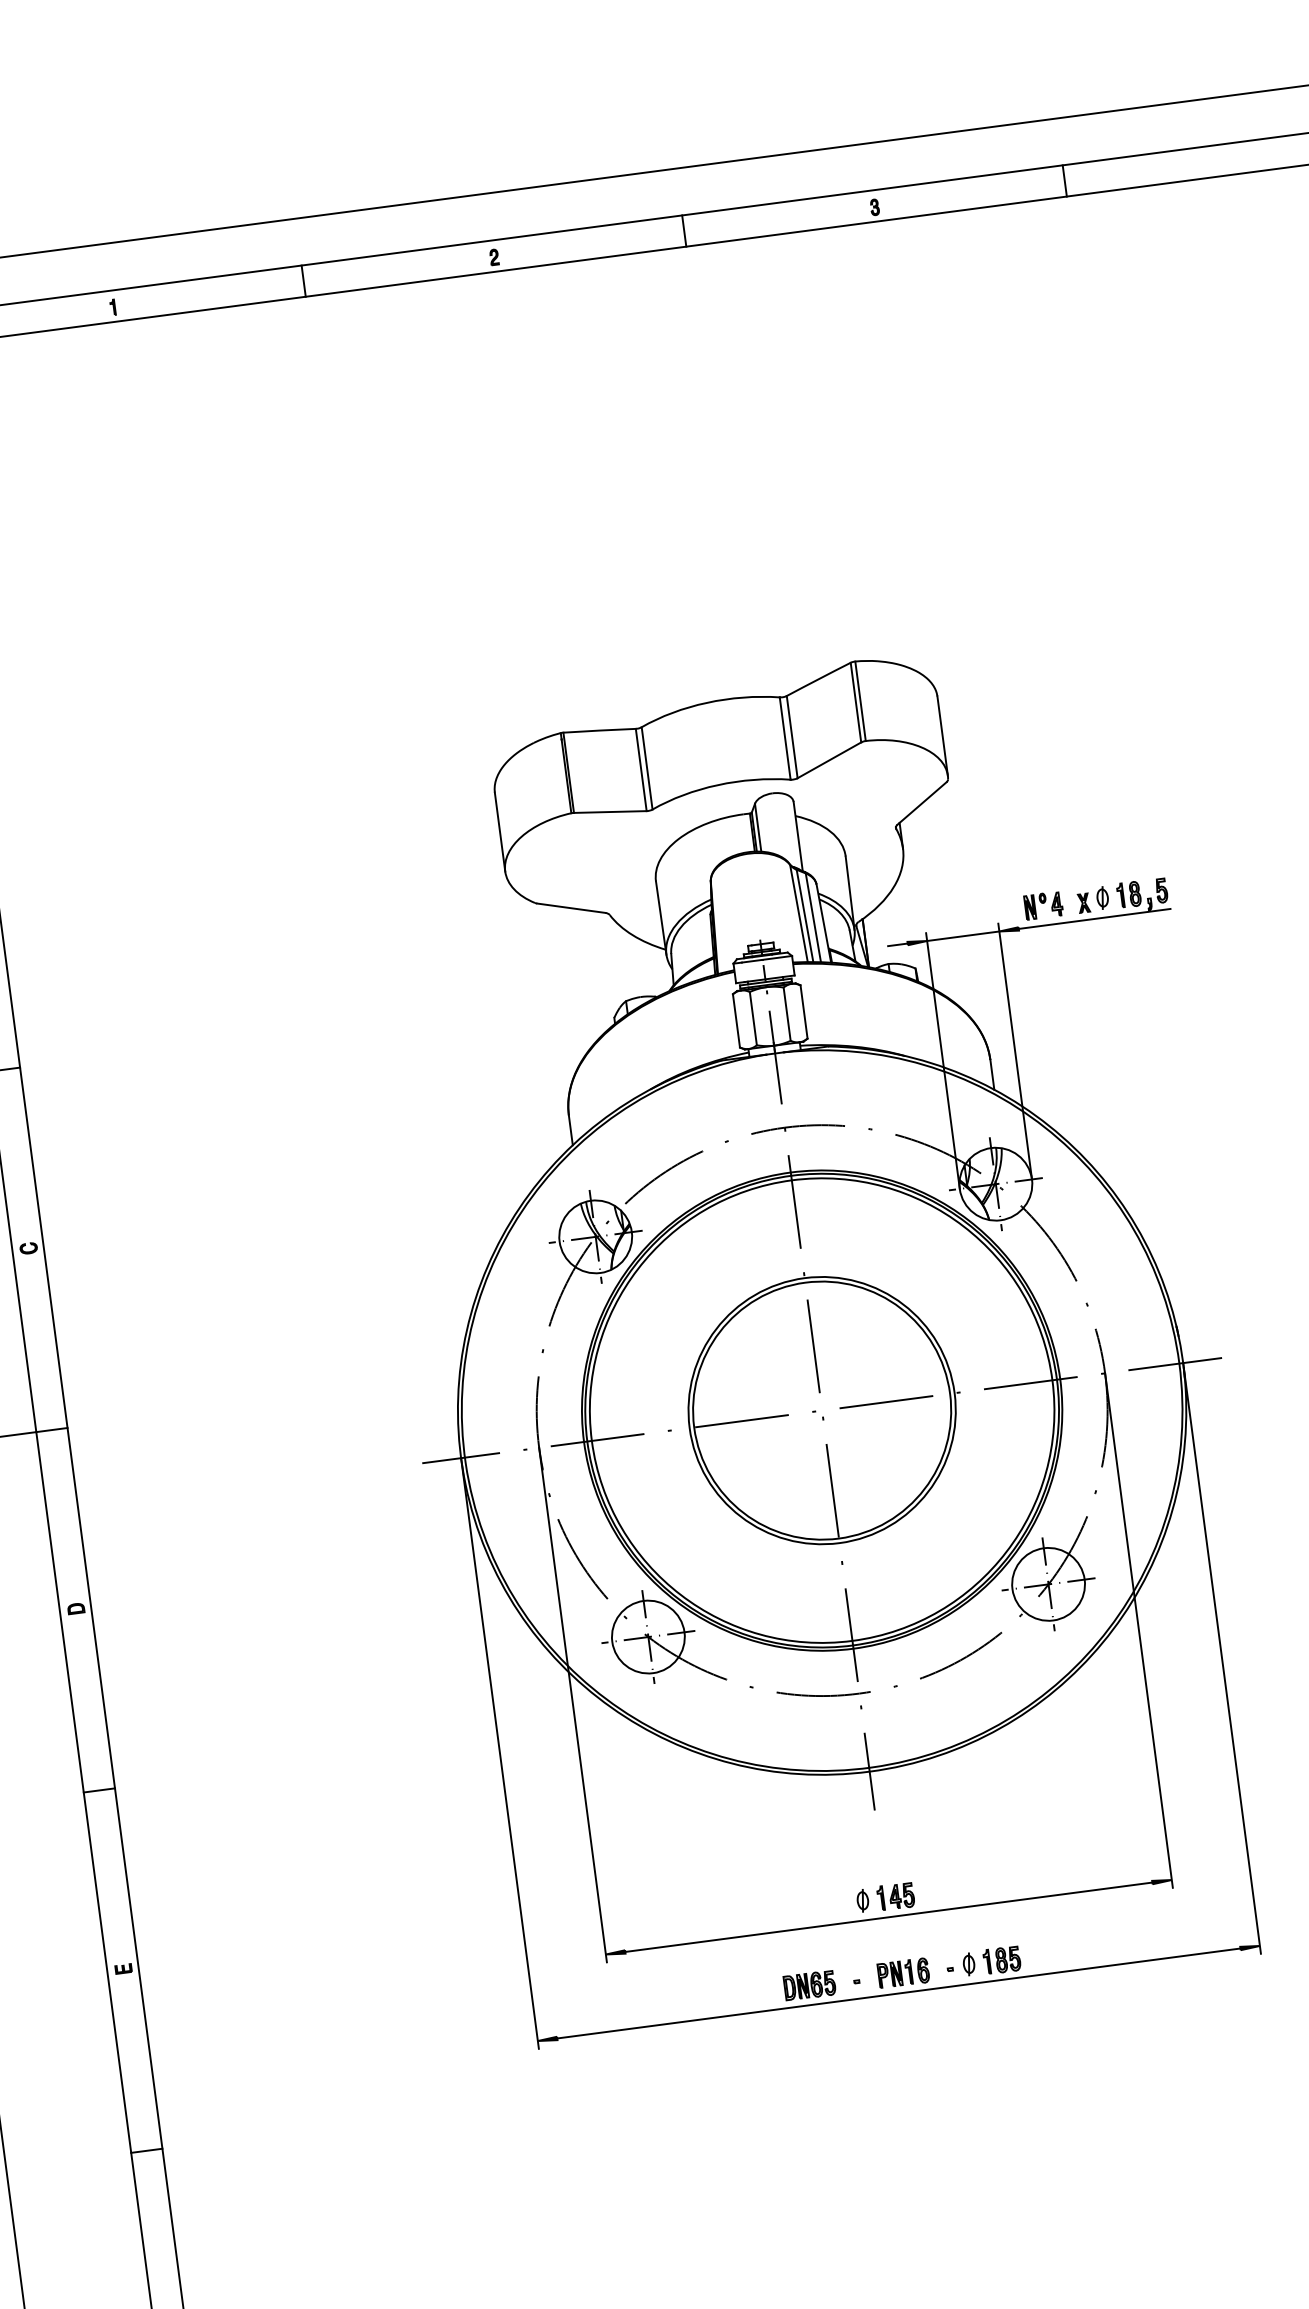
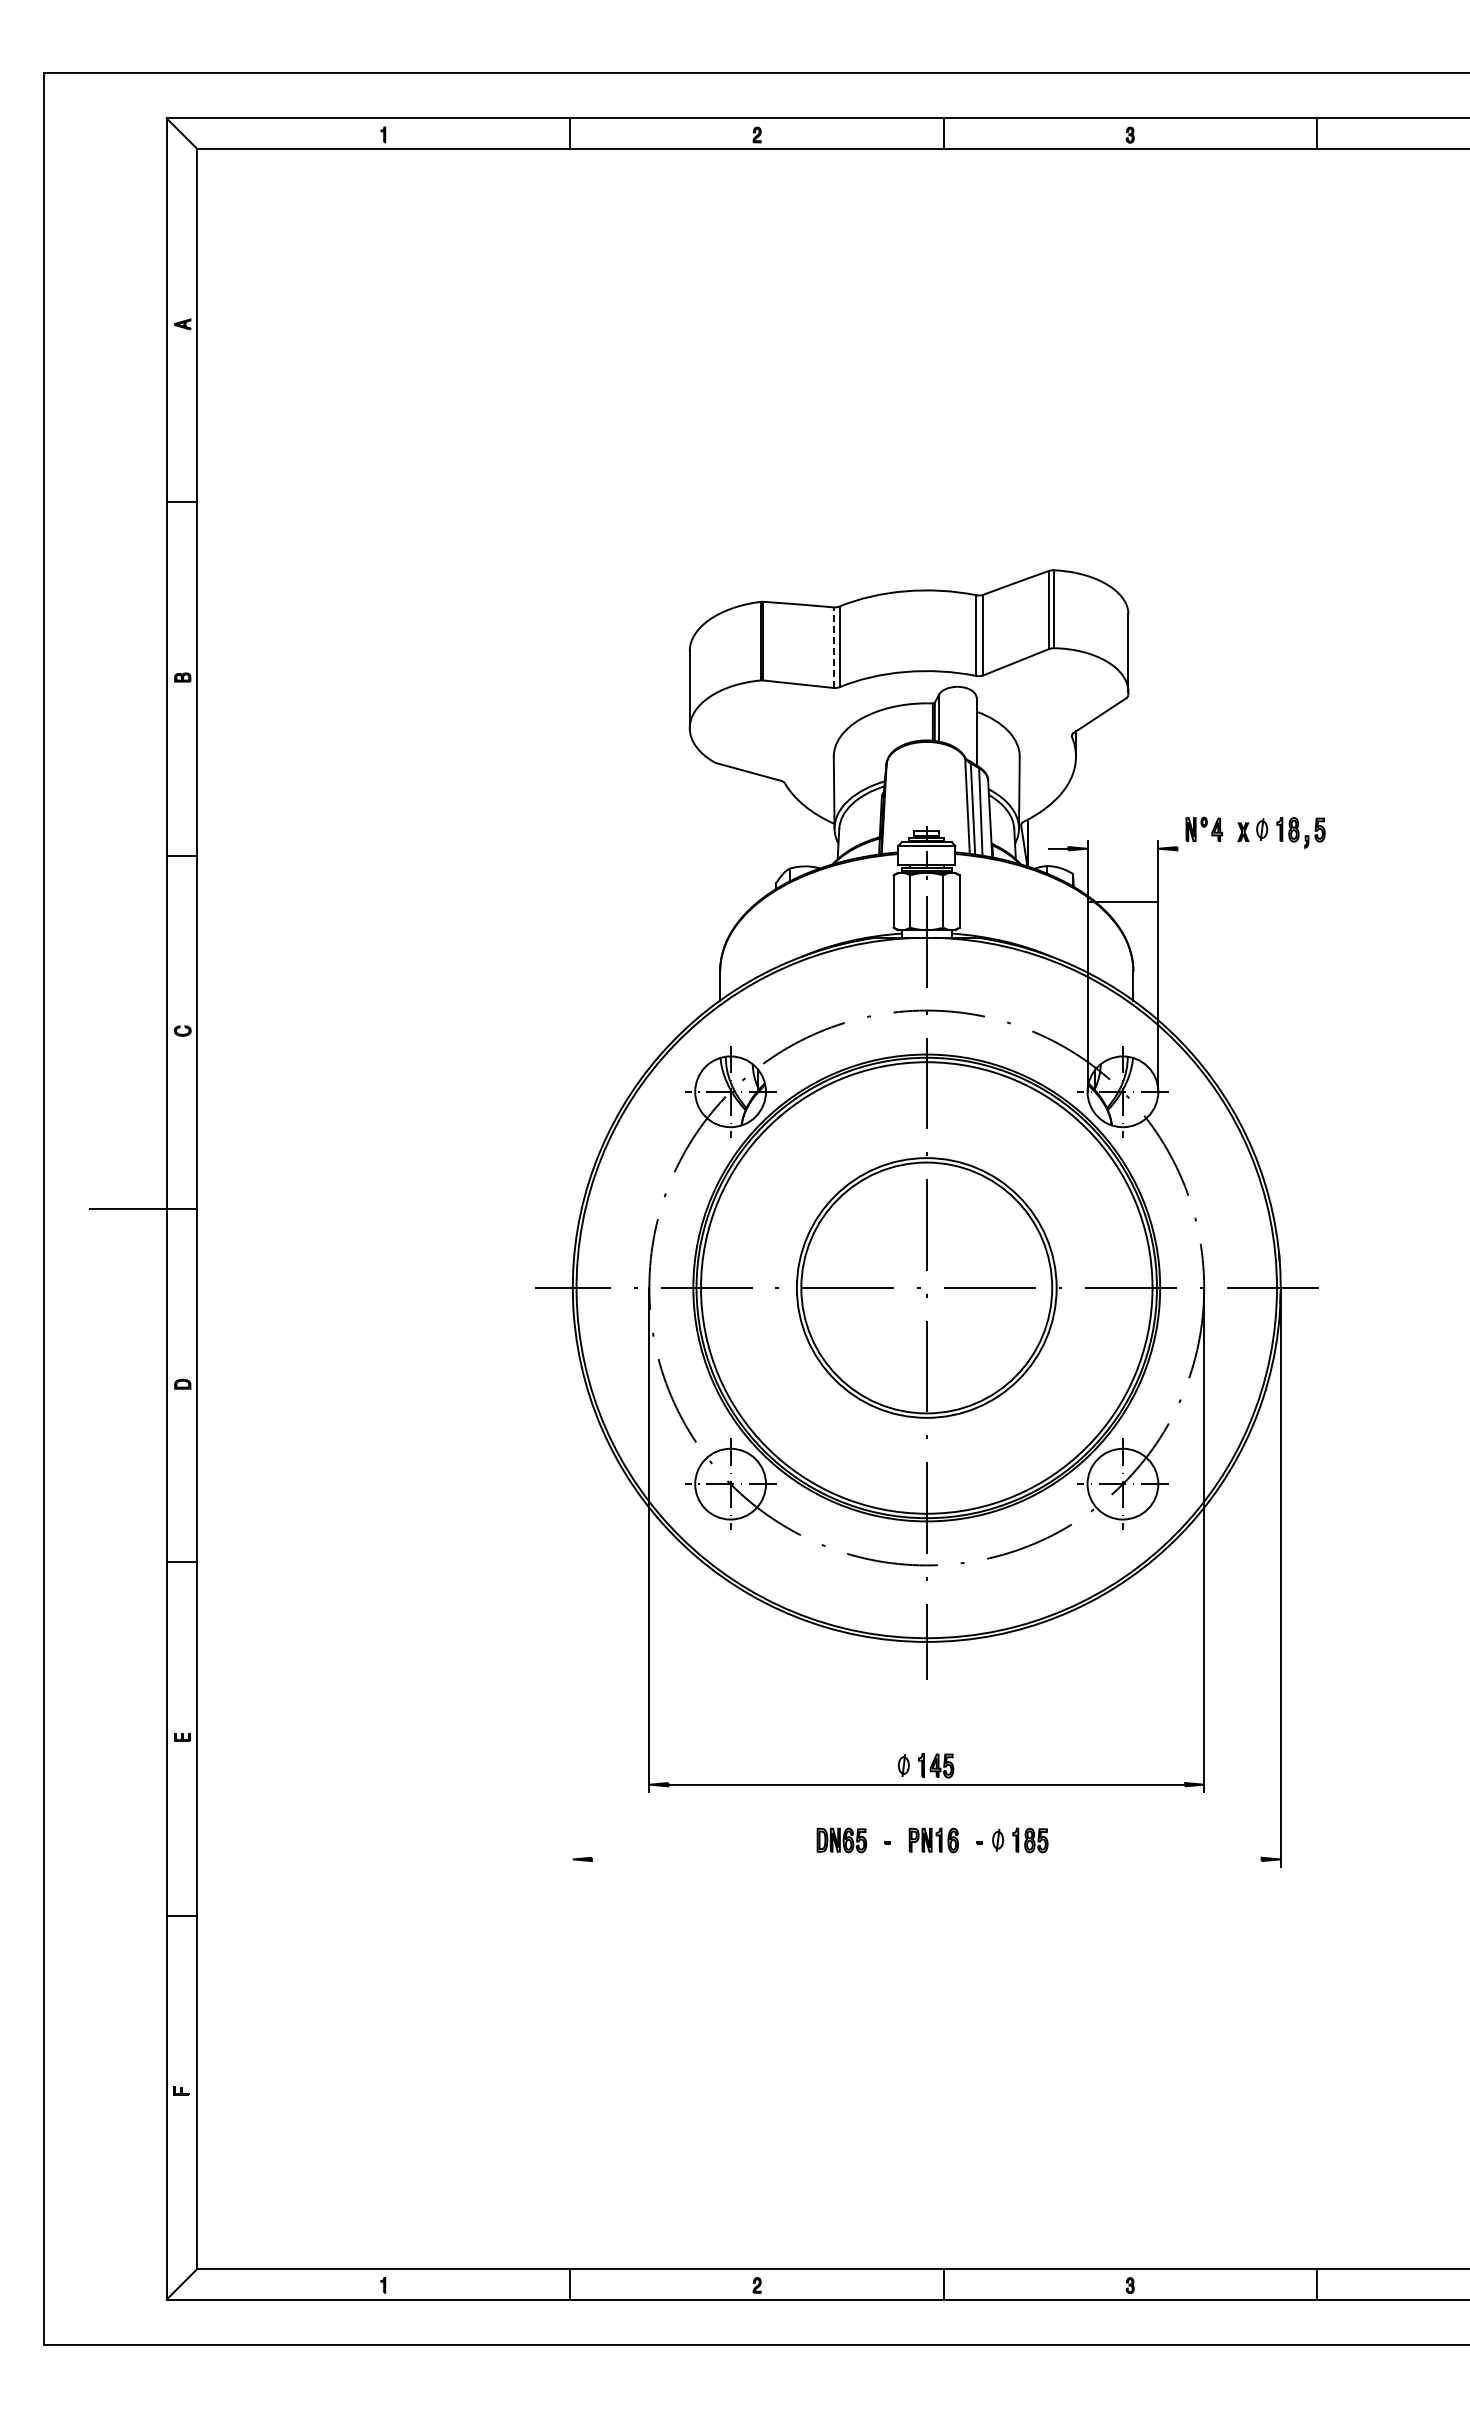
line: (641, 769) -> (833, 647), solid -> dashed
line: (1094, 918) -> (1251, 848), removed
line: (962, 936) -> (1122, 901), moved
line: (499, 1753) -> (572, 1577), removed
line: (898, 1993) -> (926, 1859), removed

